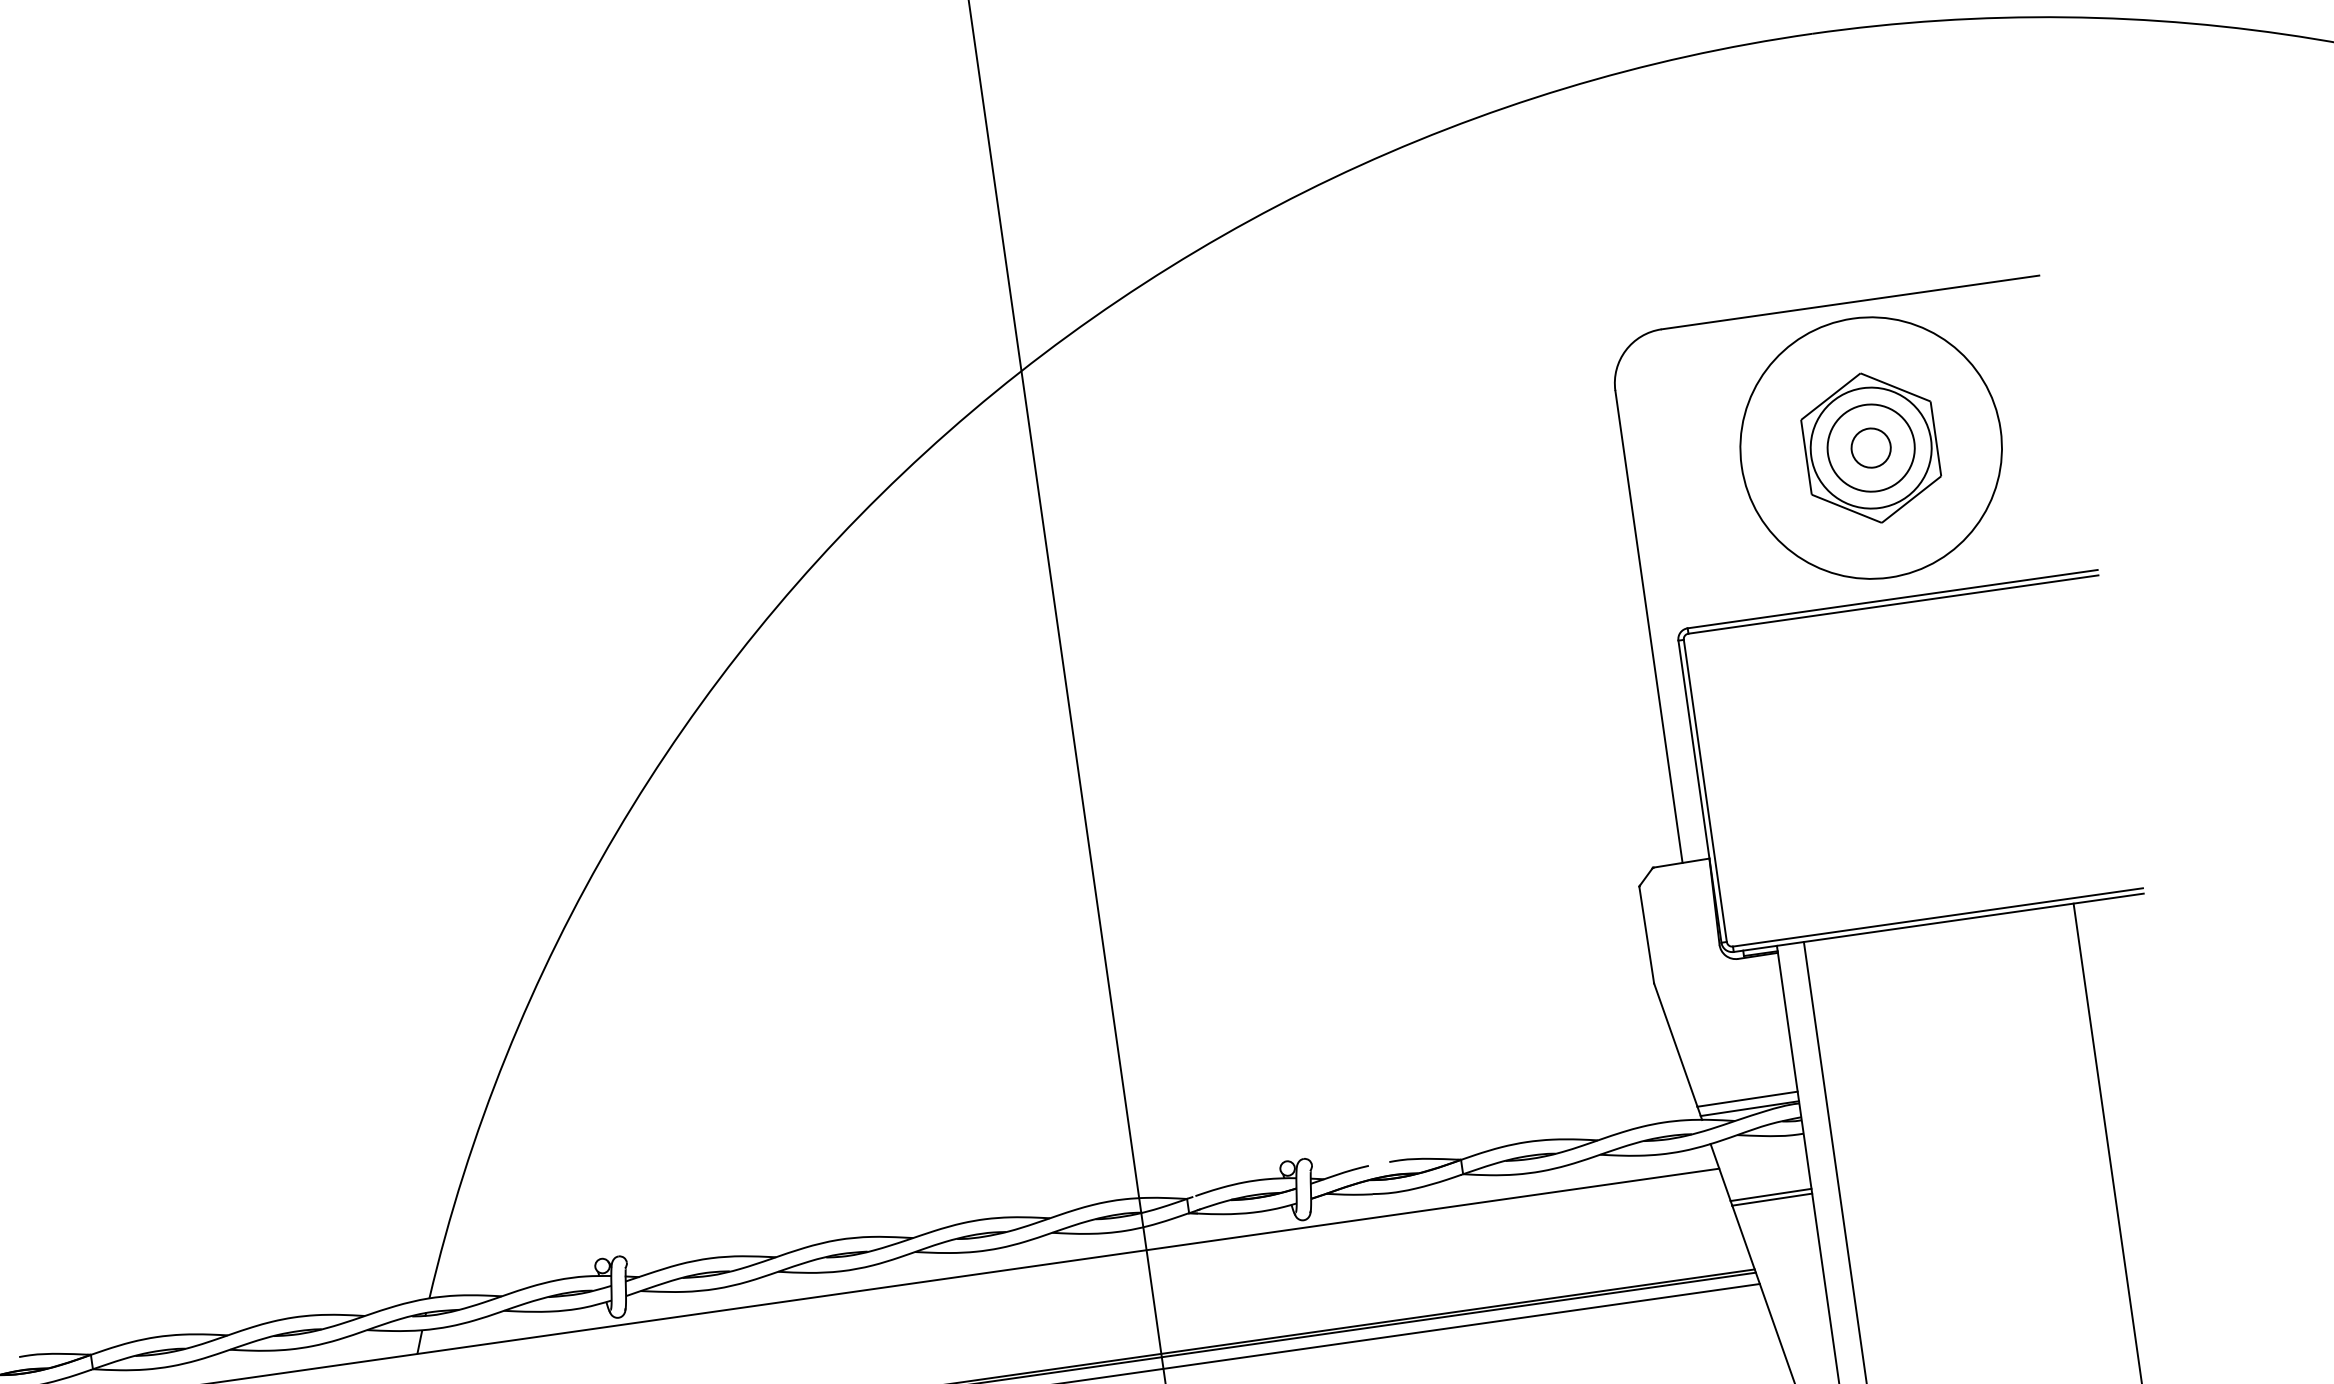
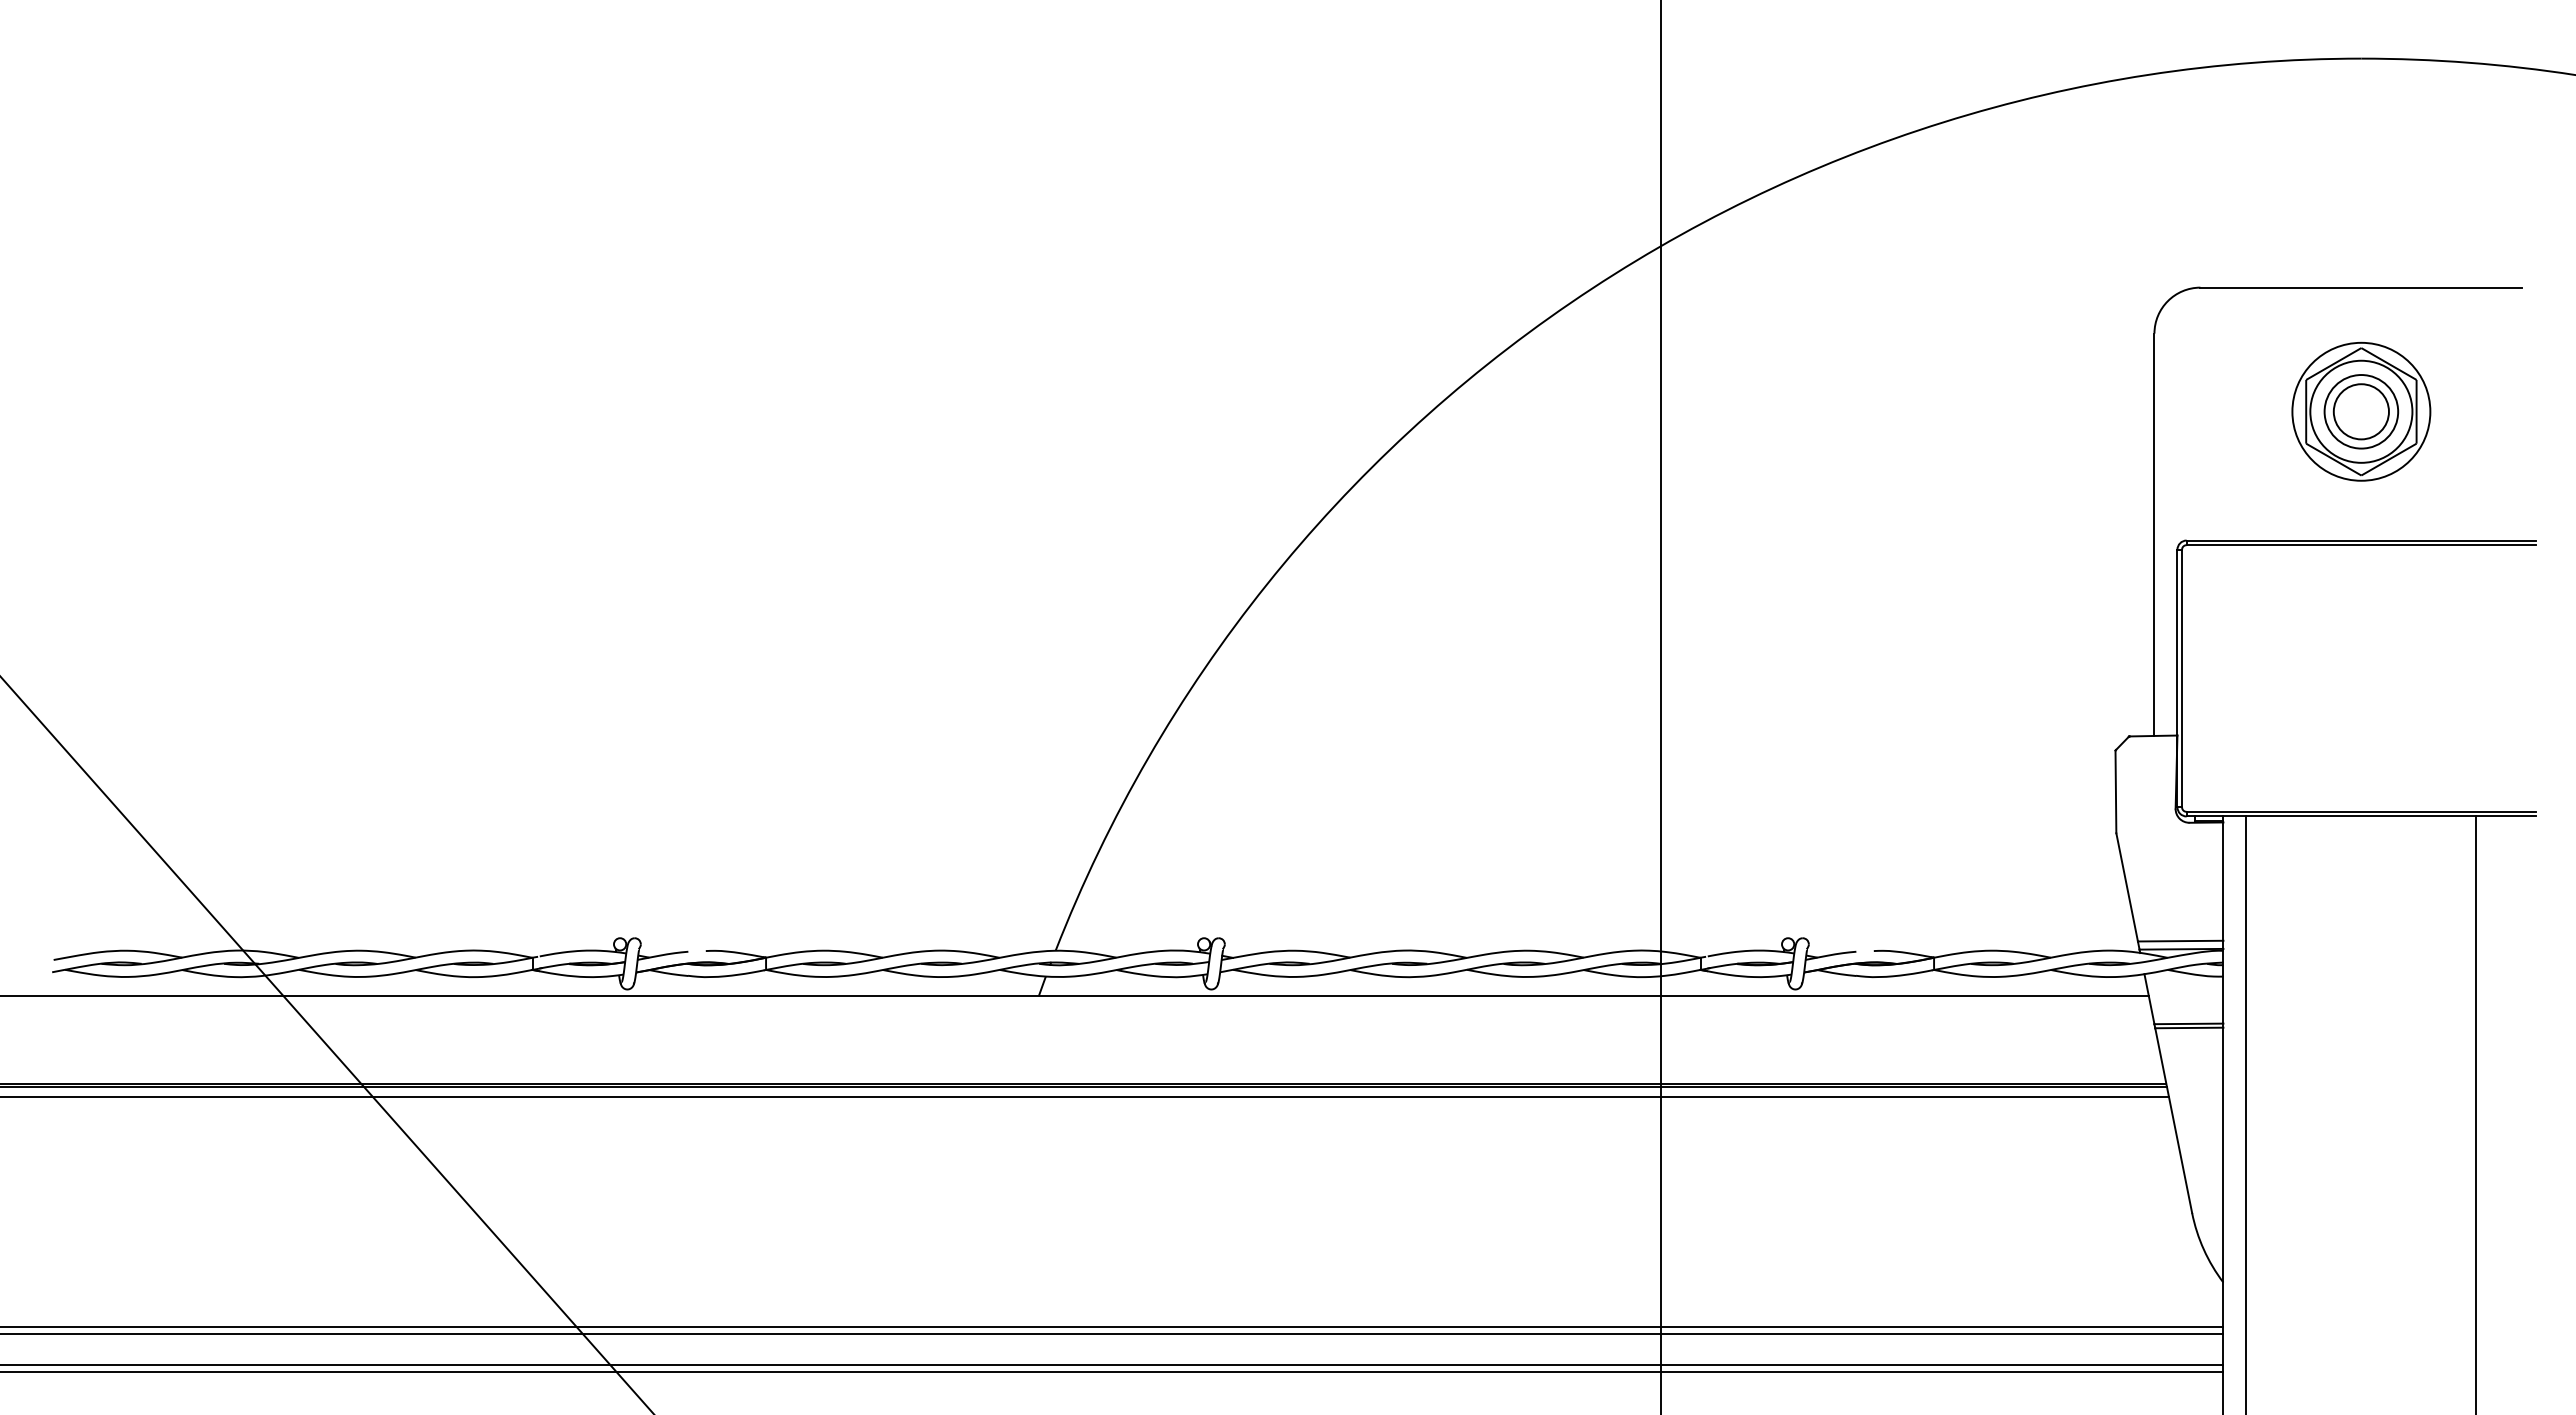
circle: (1870, 447) -> (2360, 411), size x1.67
circle: (1871, 447) -> (2361, 411), size x0.62

